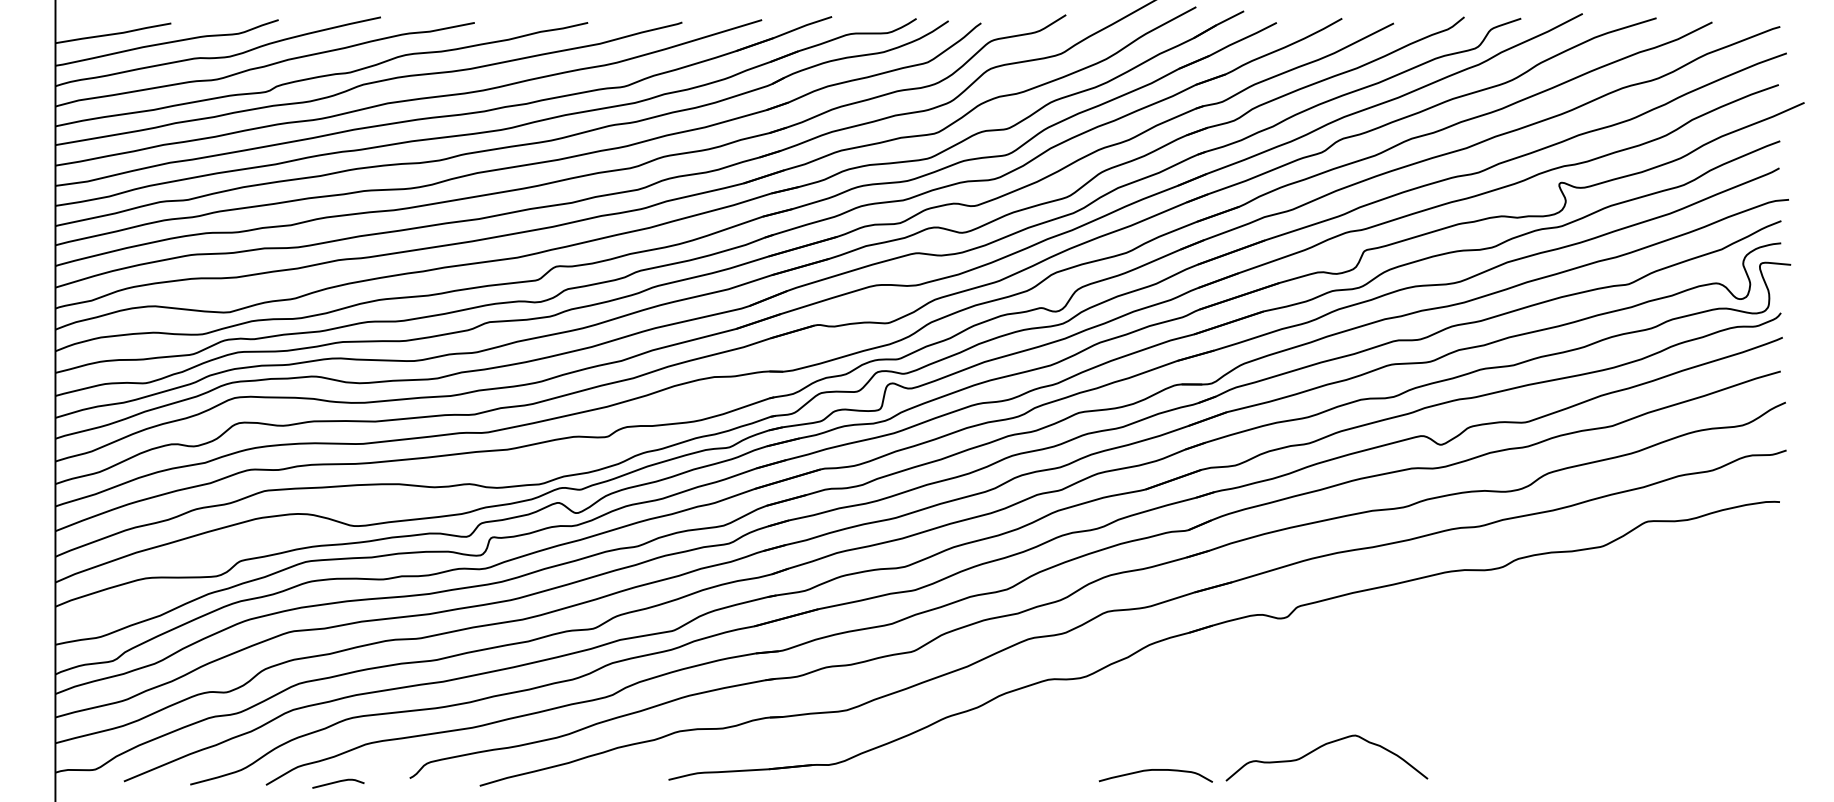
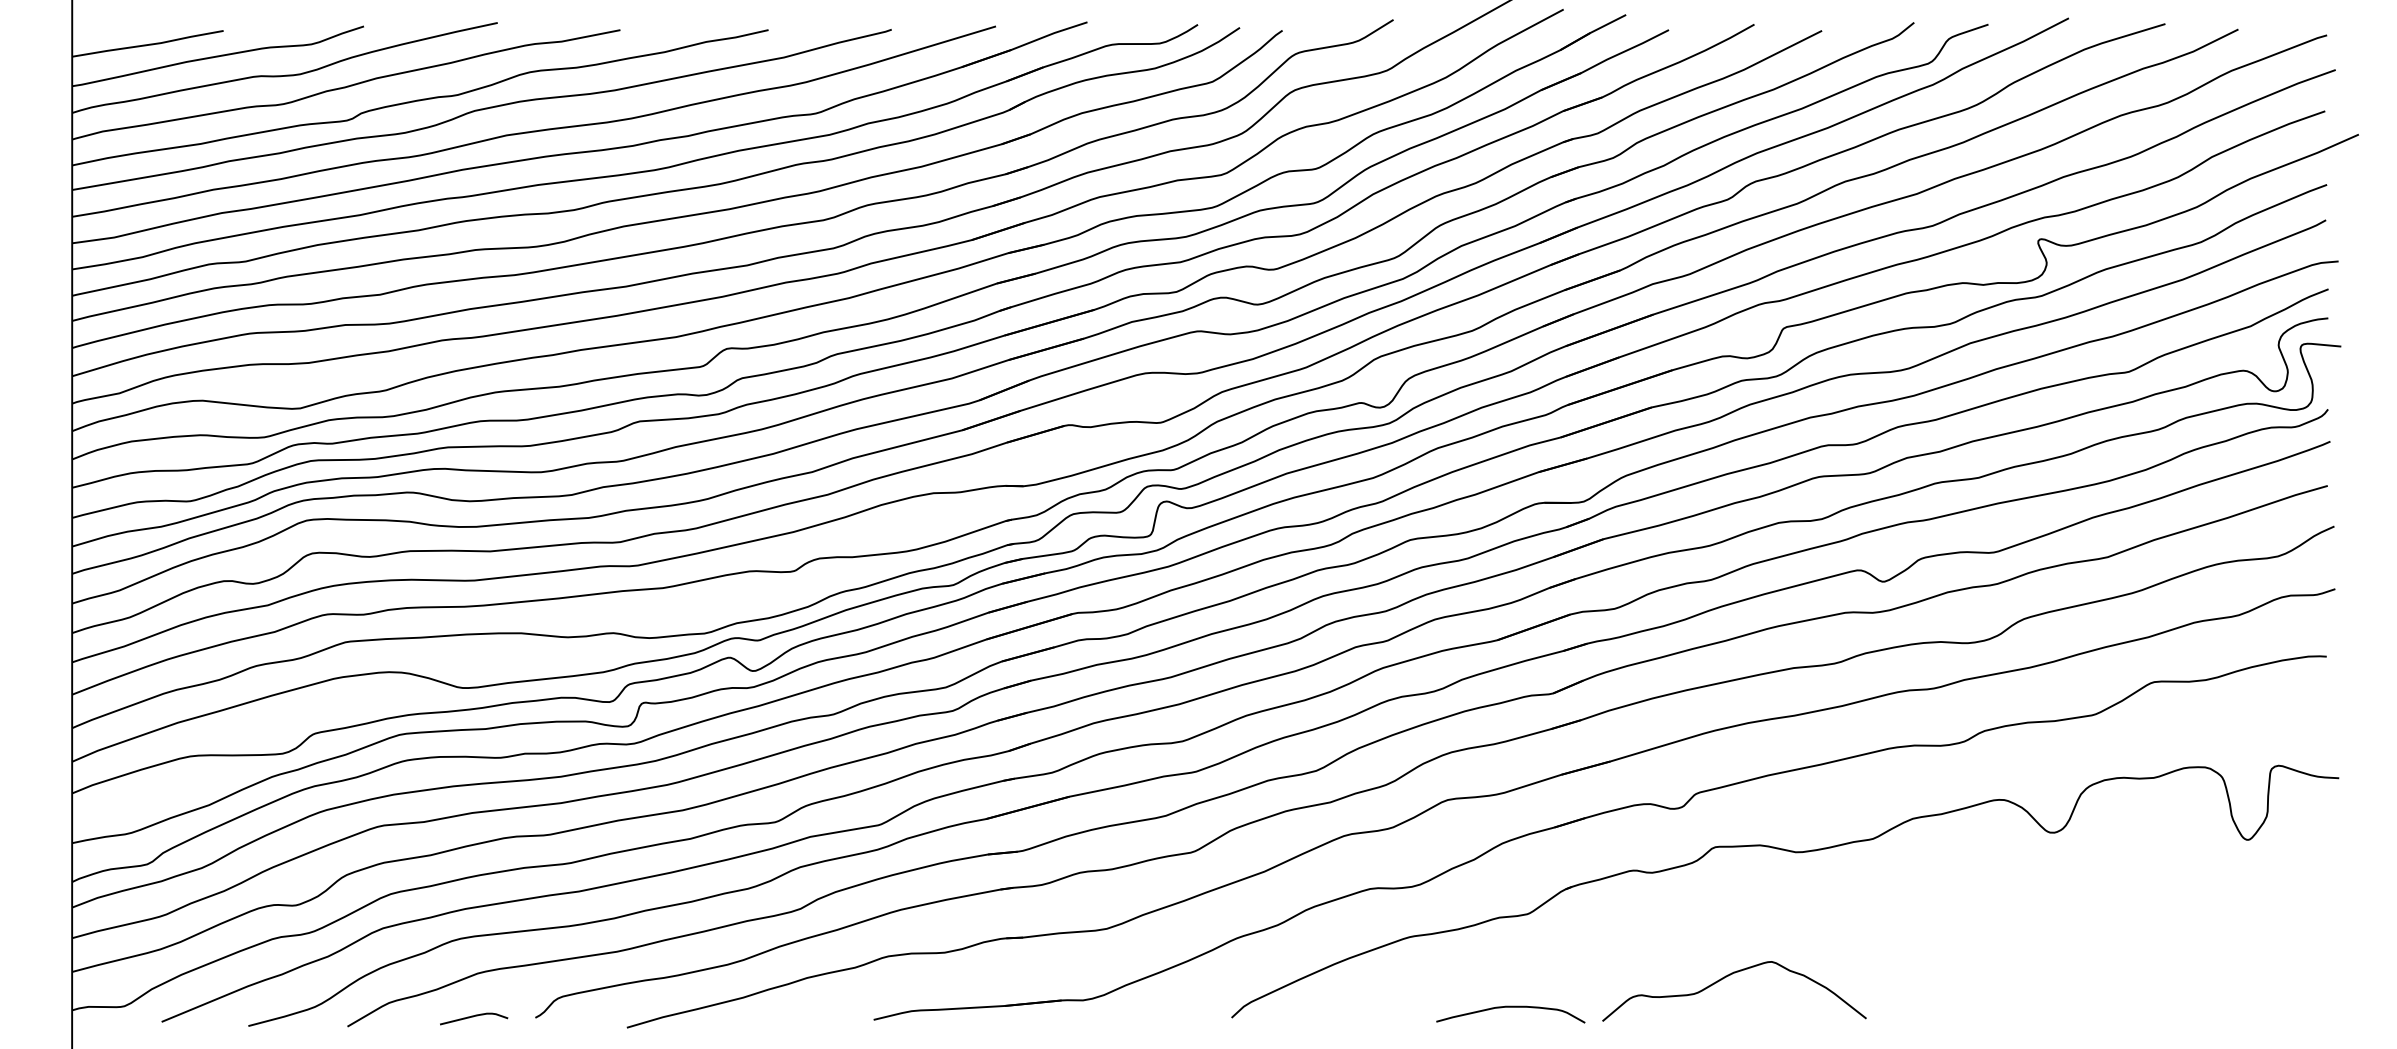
part: (1373, 652) -> (1795, 853), added
curve: (337, 782) -> (473, 1017), moved

